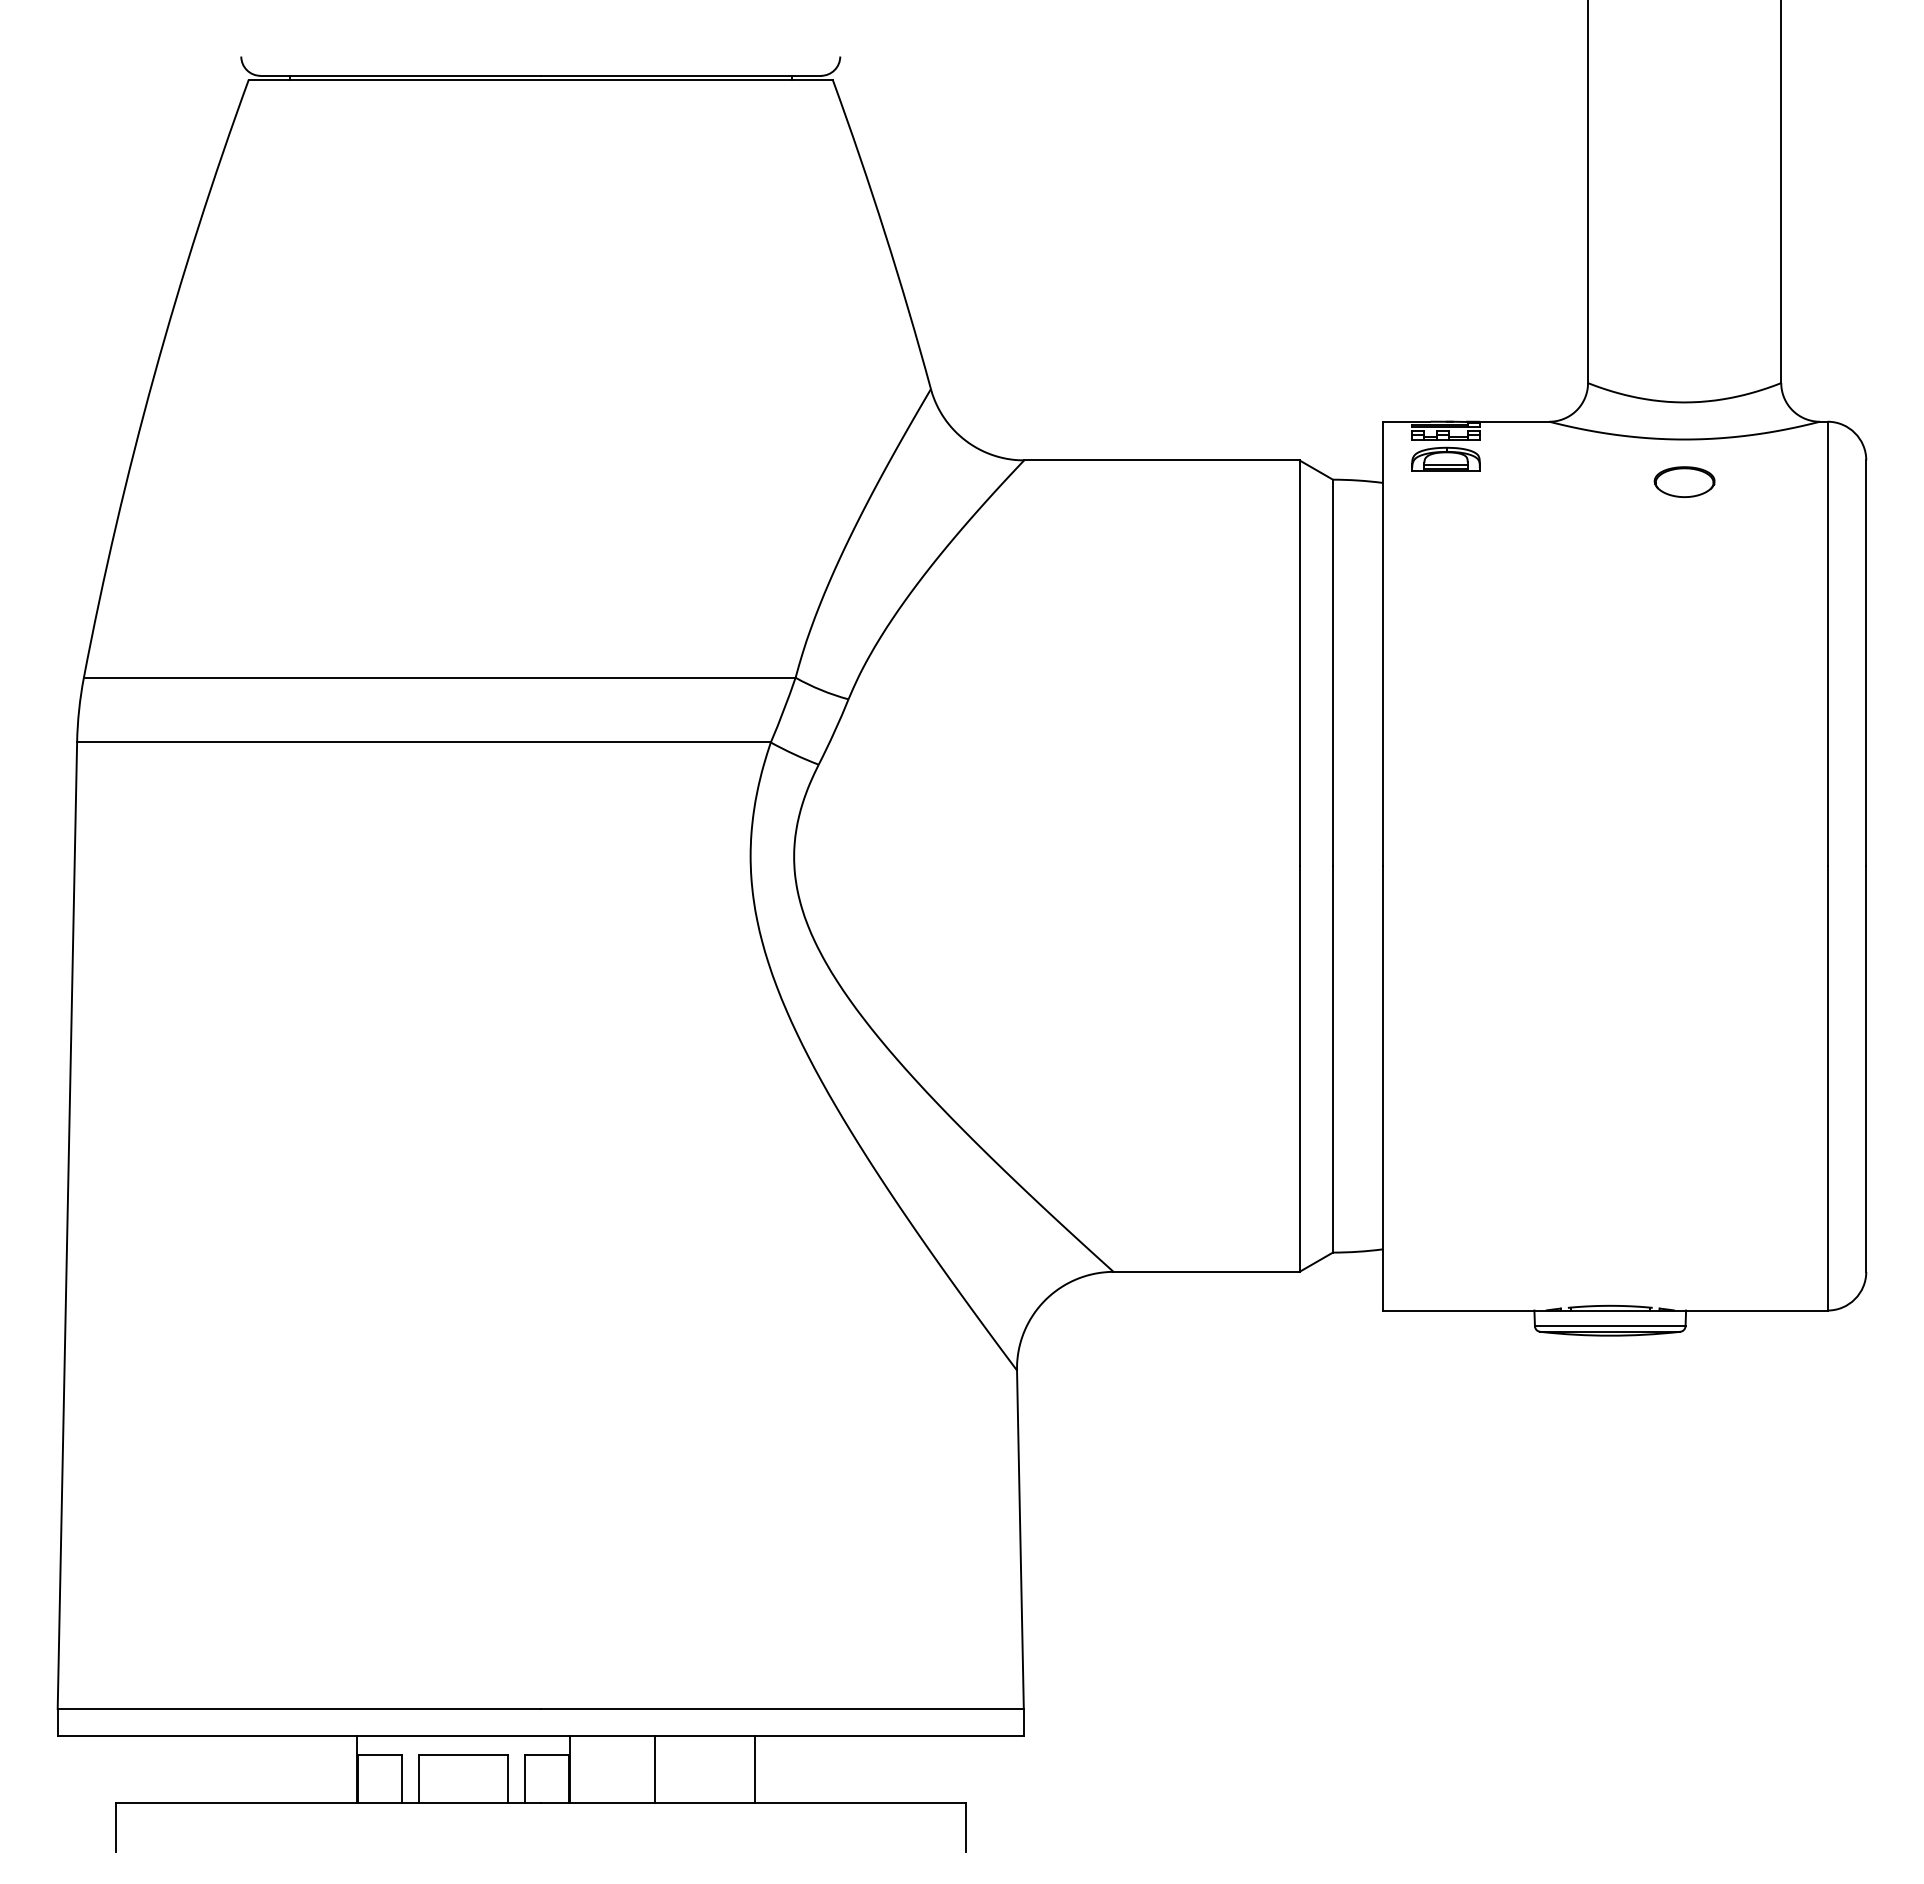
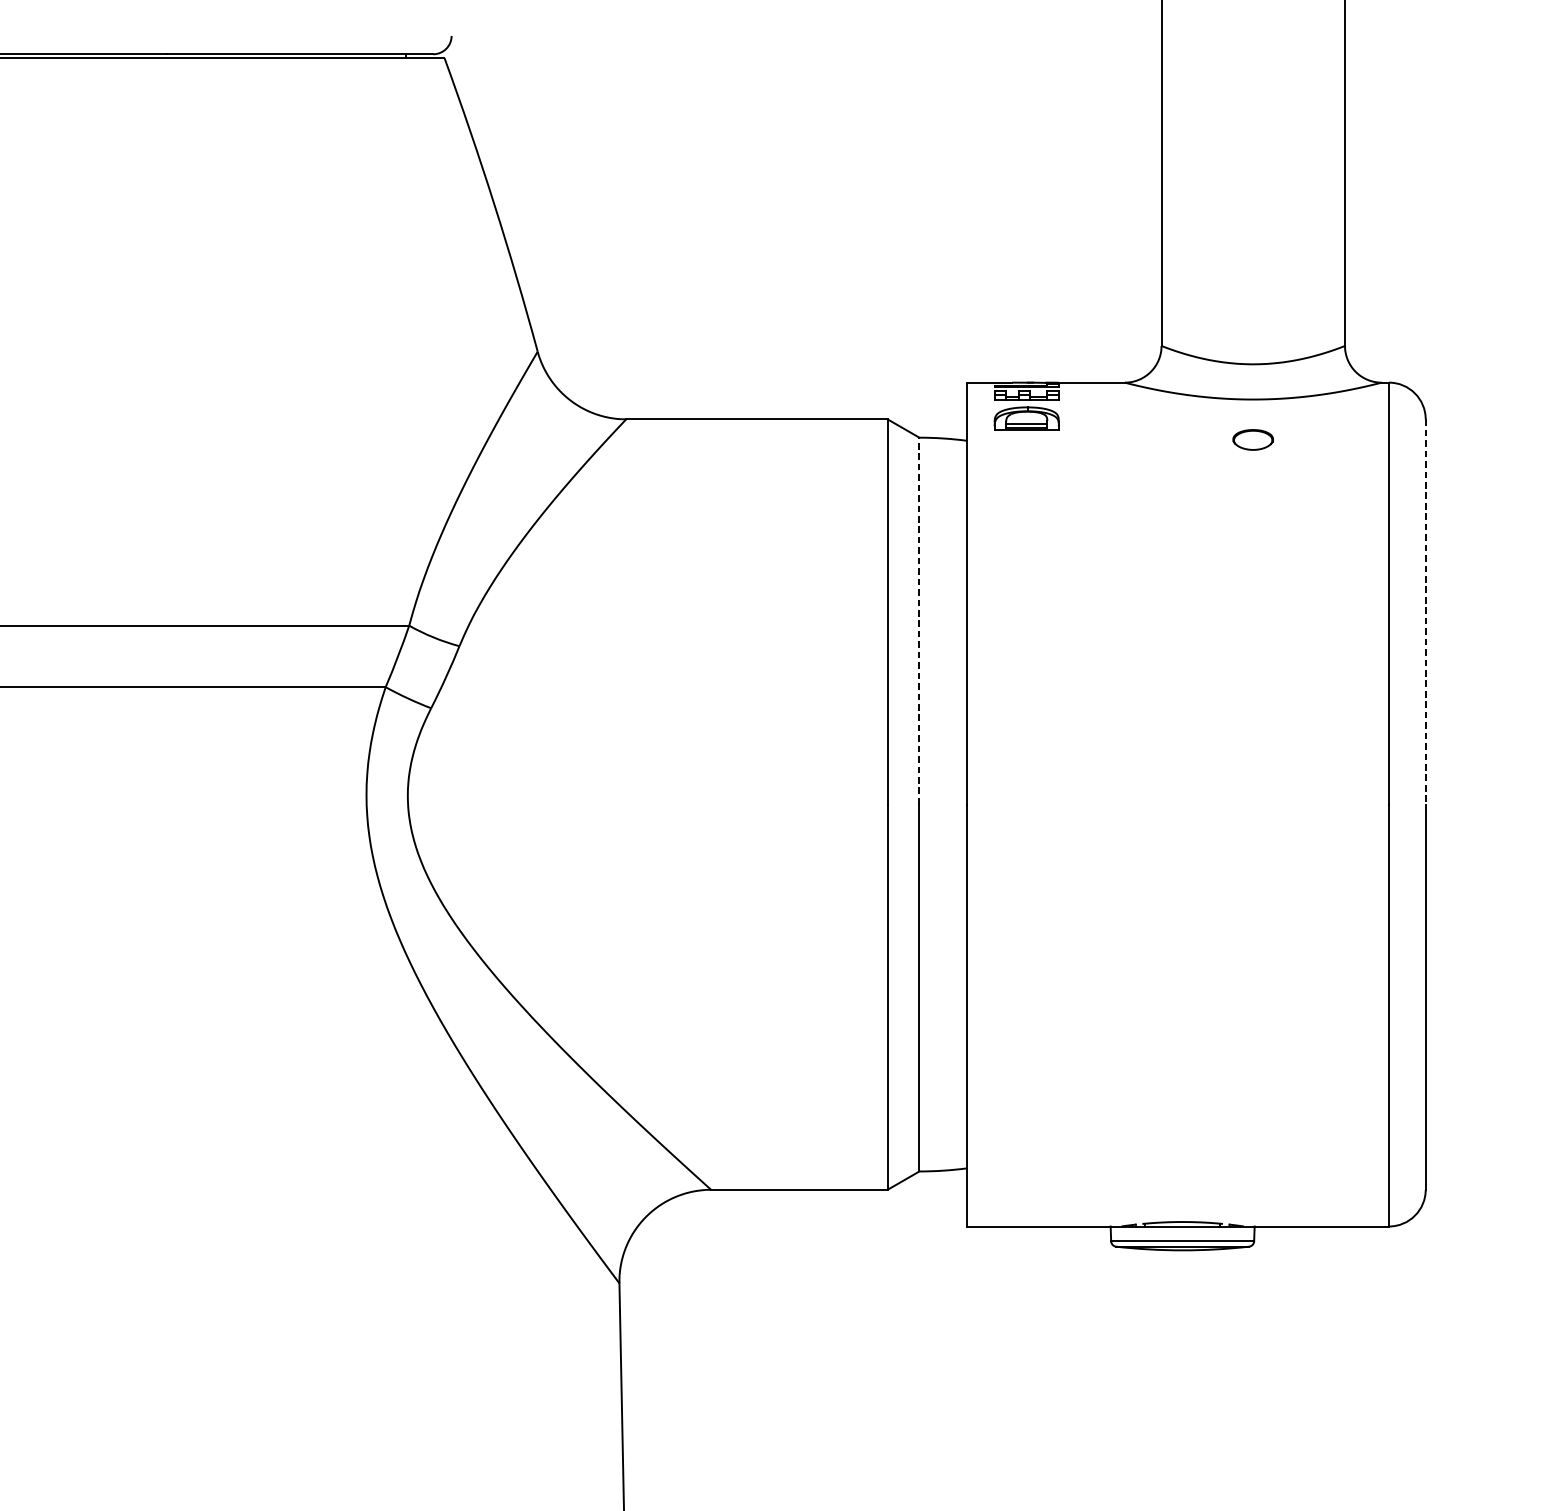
part: (1684, 481) -> (1253, 439), size x0.7
line: (1866, 663) -> (1425, 612), solid -> dashed
line: (1332, 672) -> (918, 620), solid -> dashed

